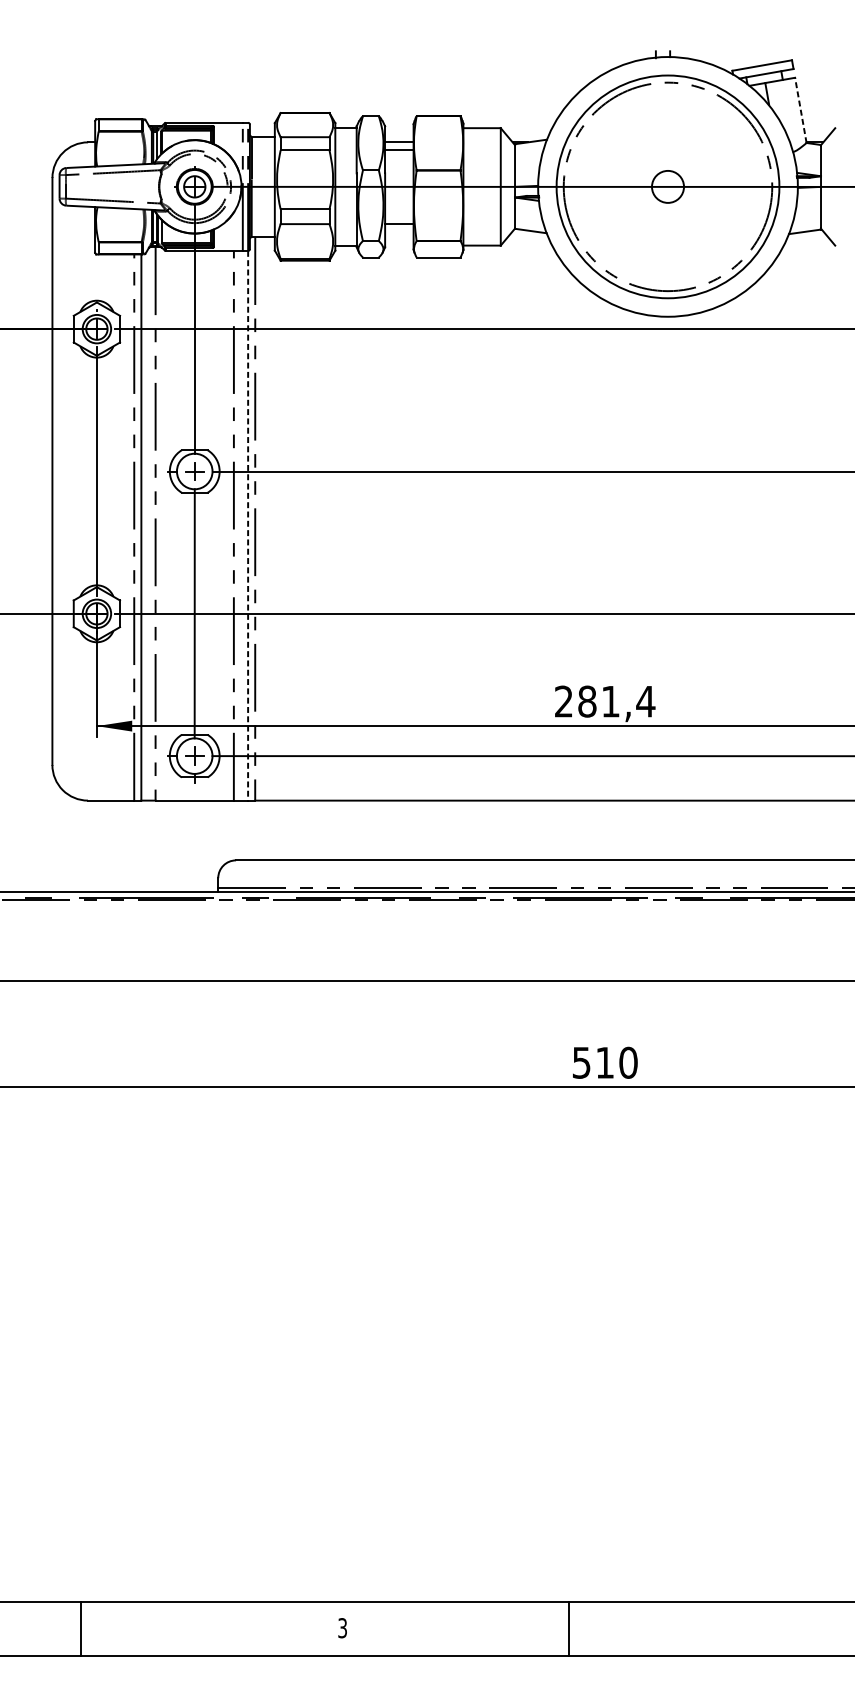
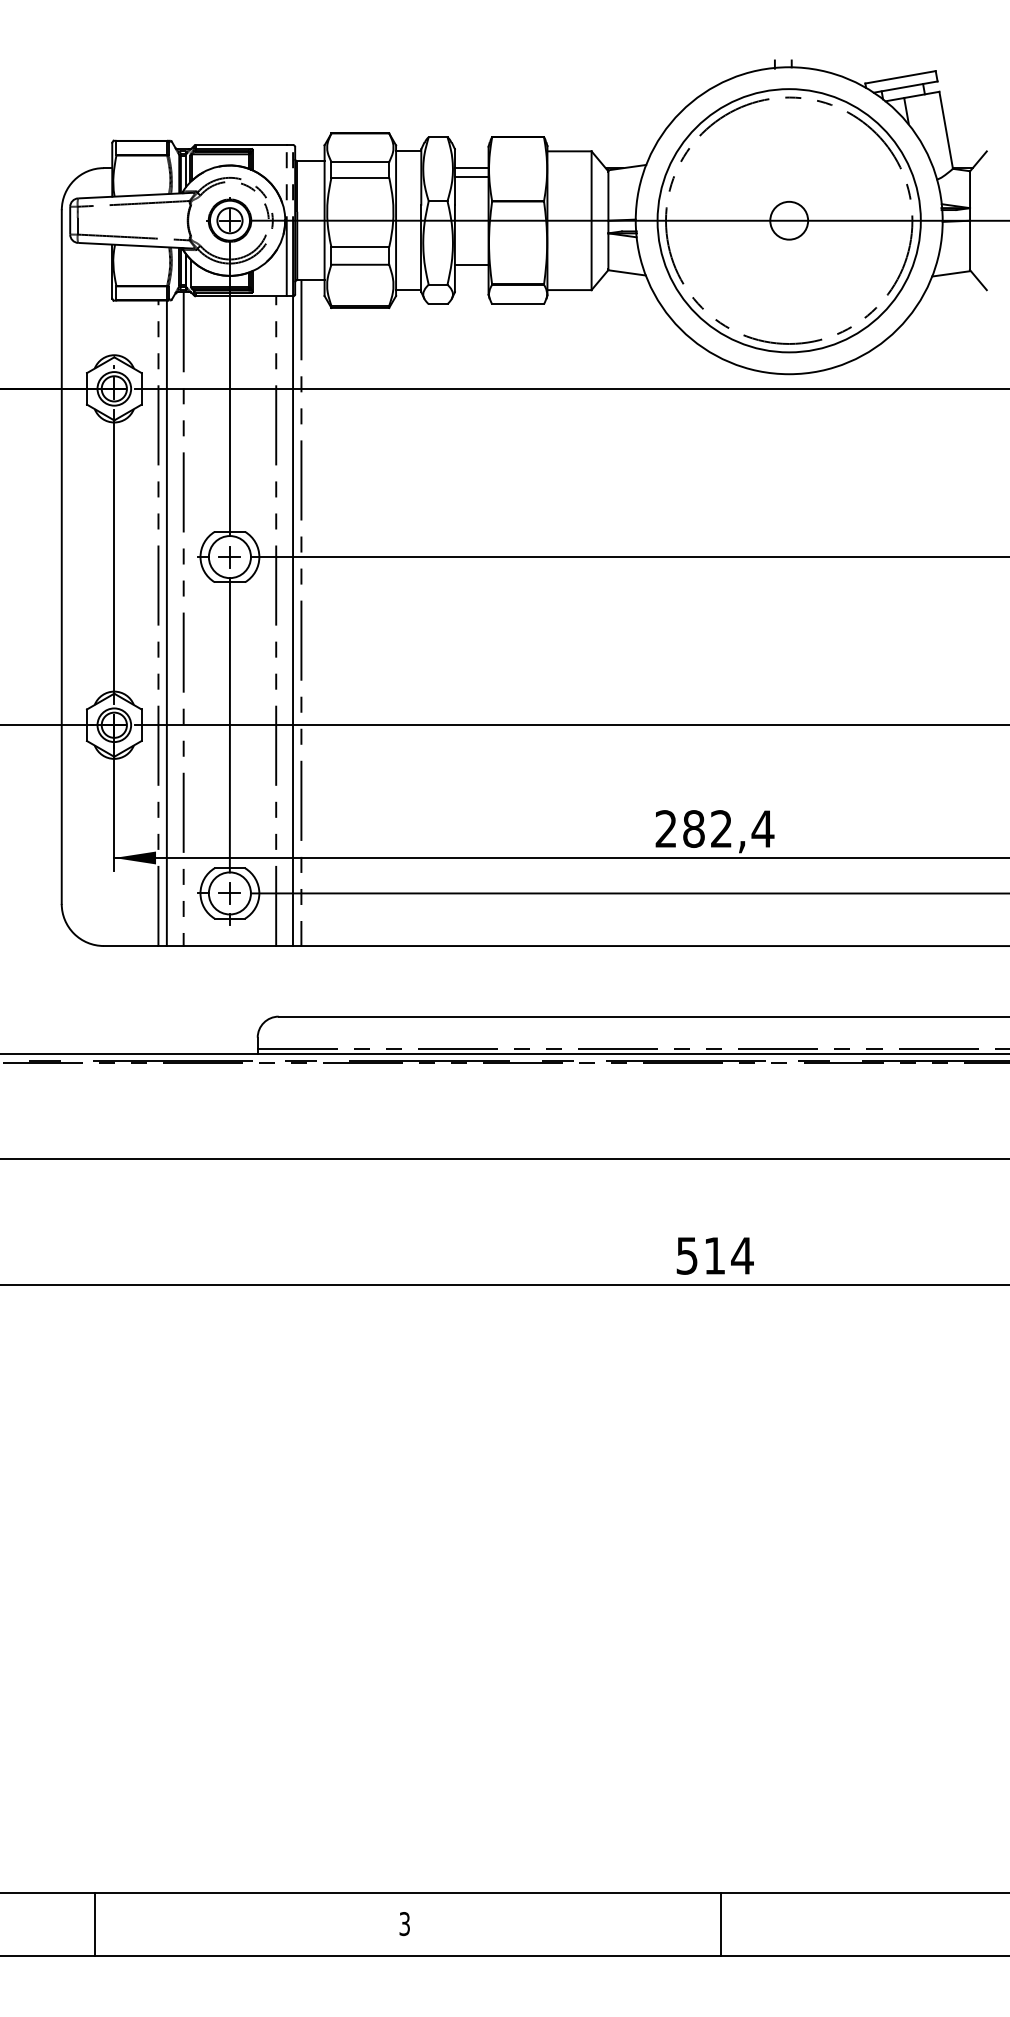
line: (801, 109) -> (946, 129), dashed -> solid
line: (248, 526) -> (293, 621), dashed -> solid
text: (610, 701) -> (721, 828), 281,4 -> 282,4
text: (628, 1062) -> (742, 1255), 510 -> 514
line: (568, 1628) -> (720, 1924), moved

